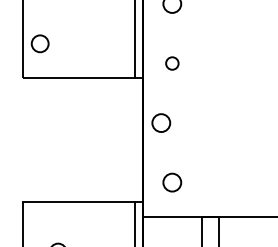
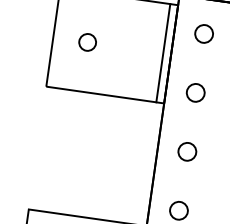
circle: (39, 43) -> (87, 42), moved
circle: (172, 63) -> (195, 92), size x1.43
circle: (161, 122) -> (187, 151), moved

